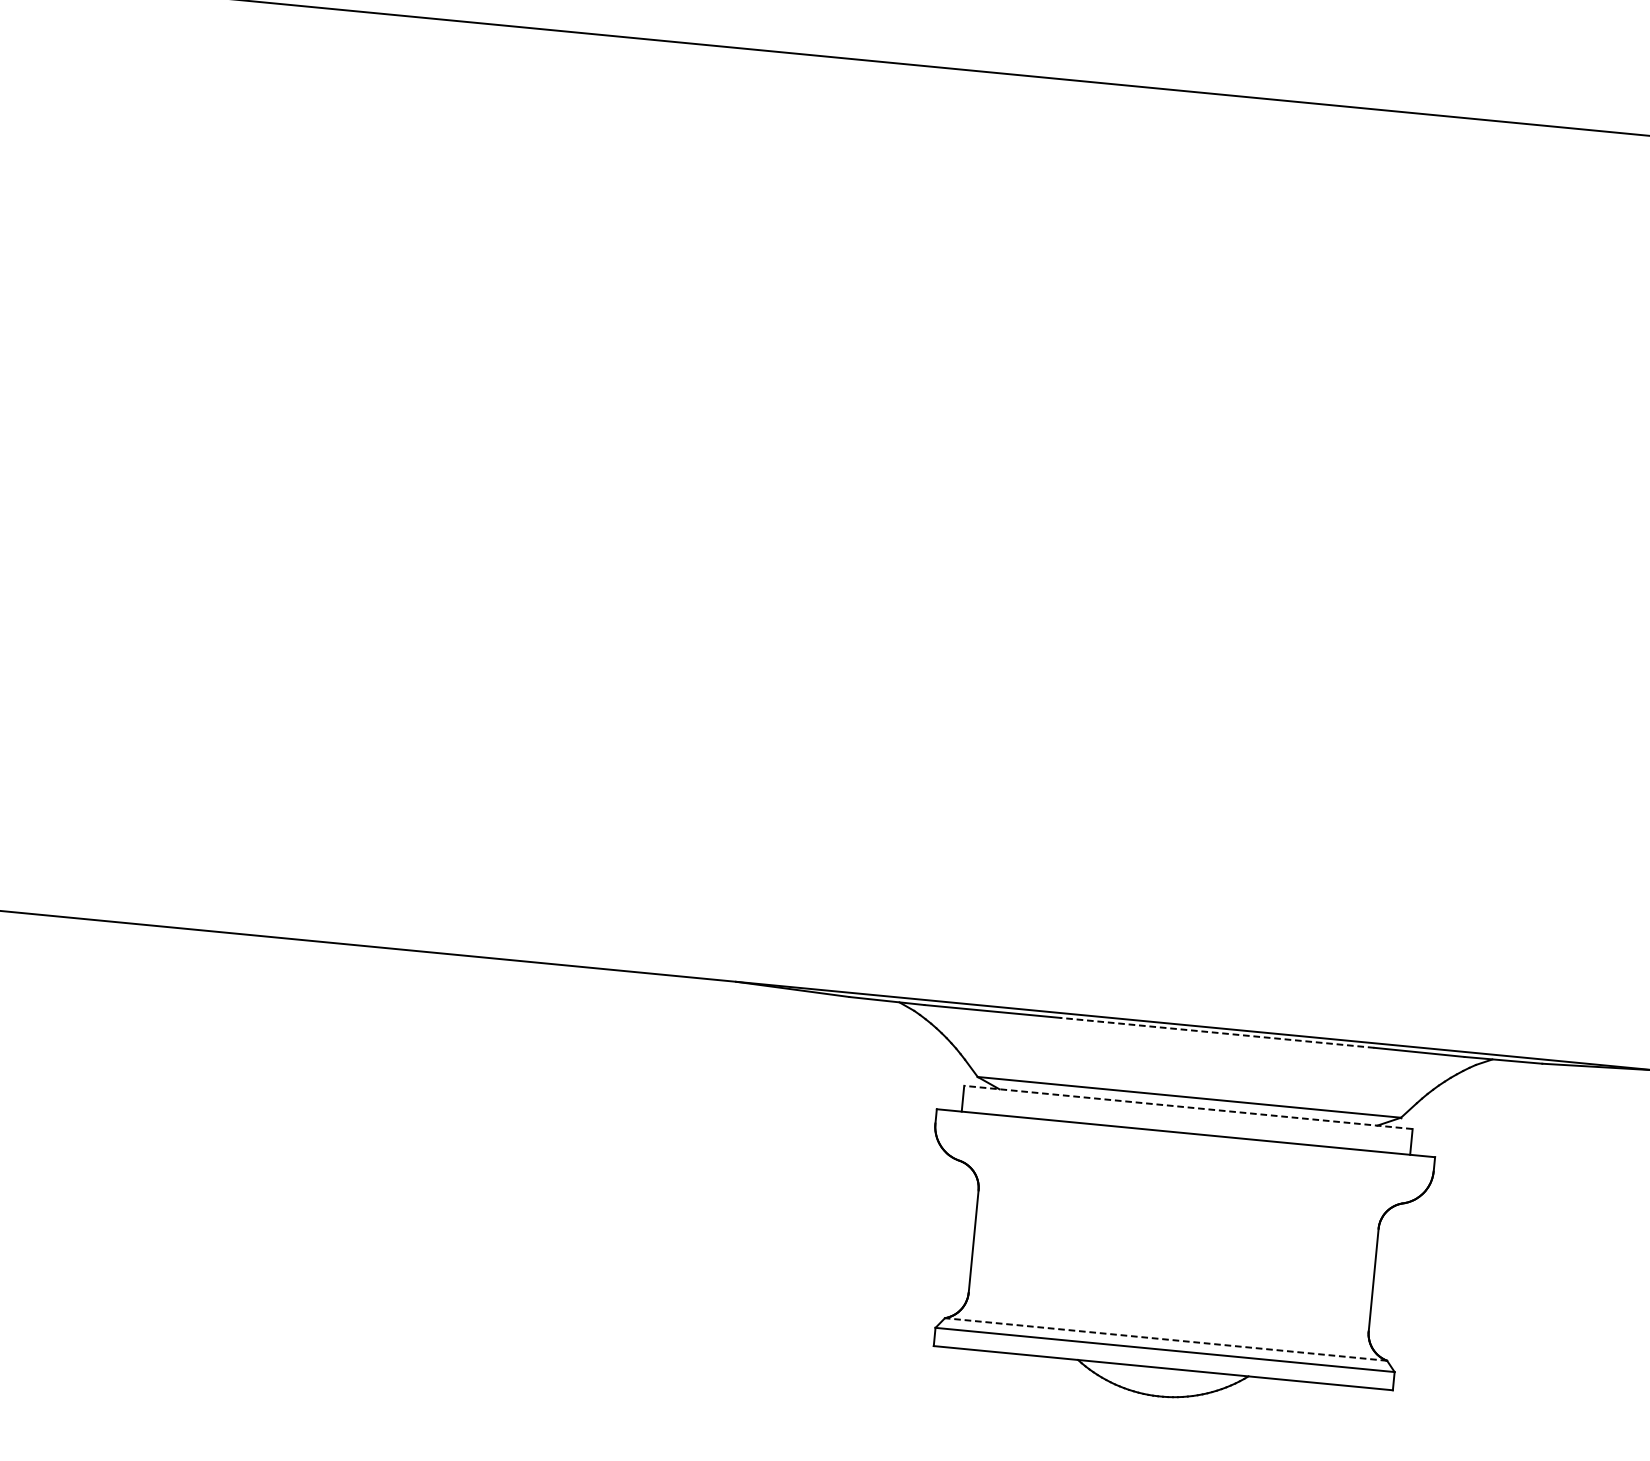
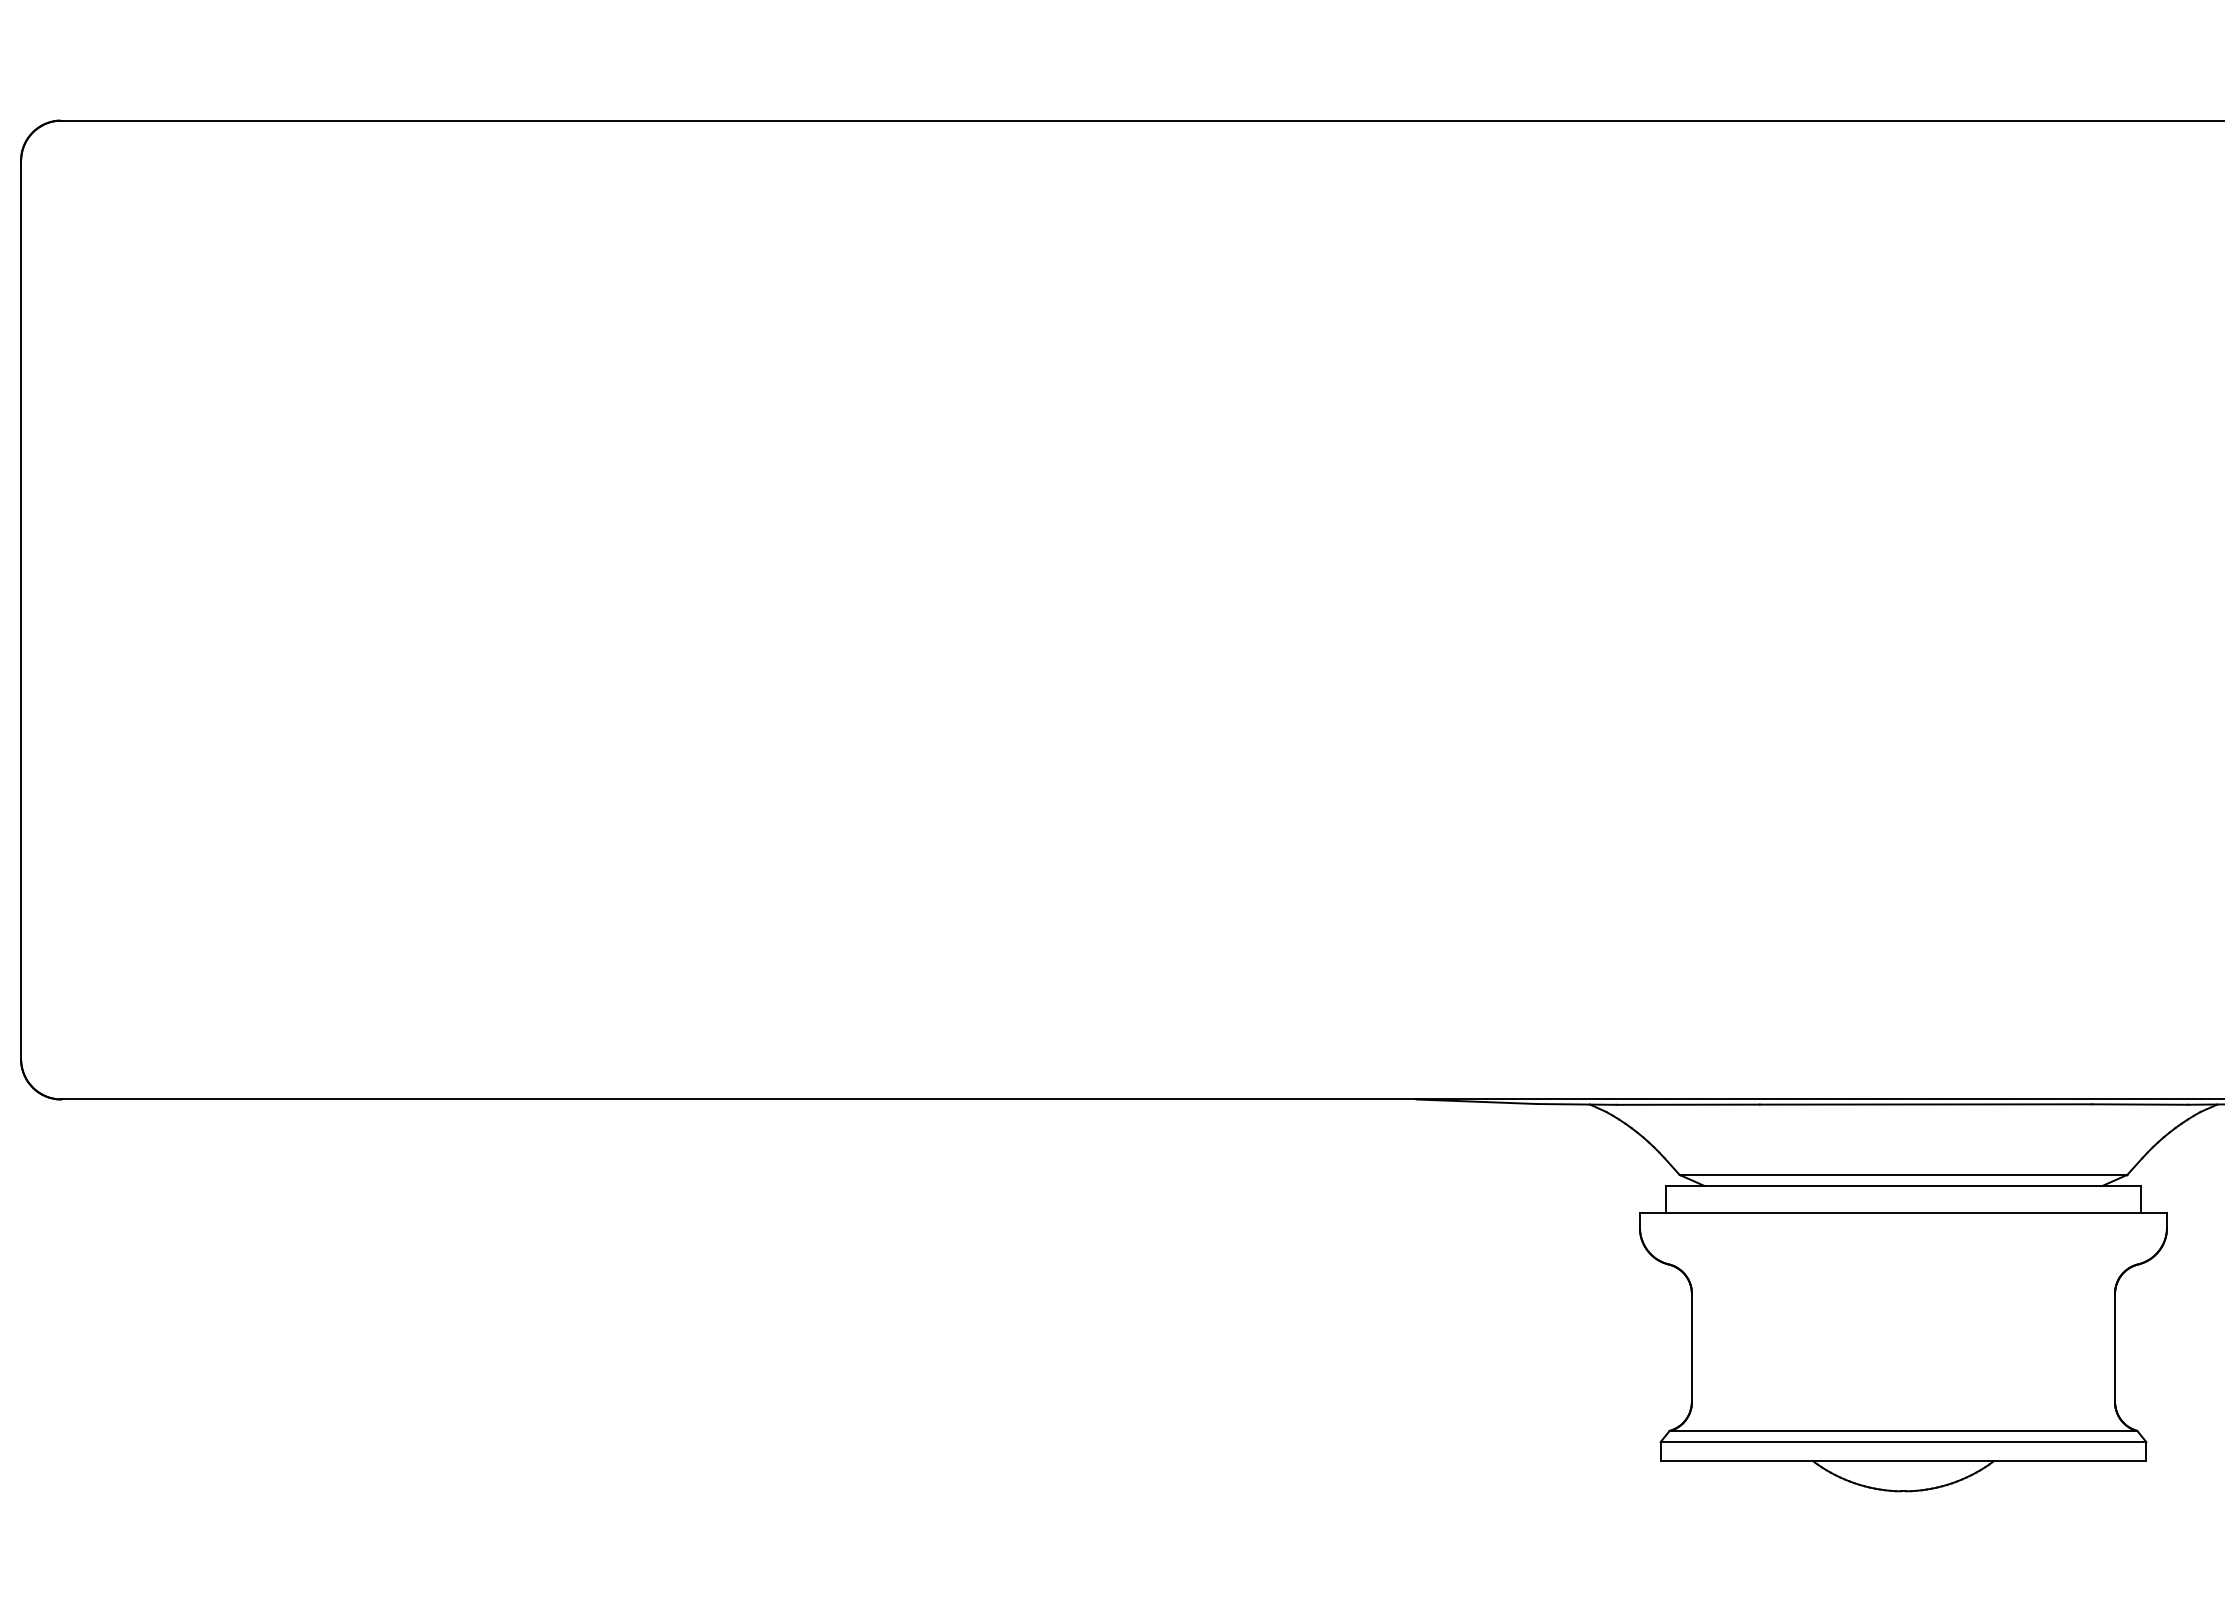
line: (1216, 1032) -> (1925, 1104), dashed -> solid
line: (1188, 1107) -> (1903, 1185), dashed -> solid
line: (1166, 1339) -> (1903, 1431), dashed -> solid

